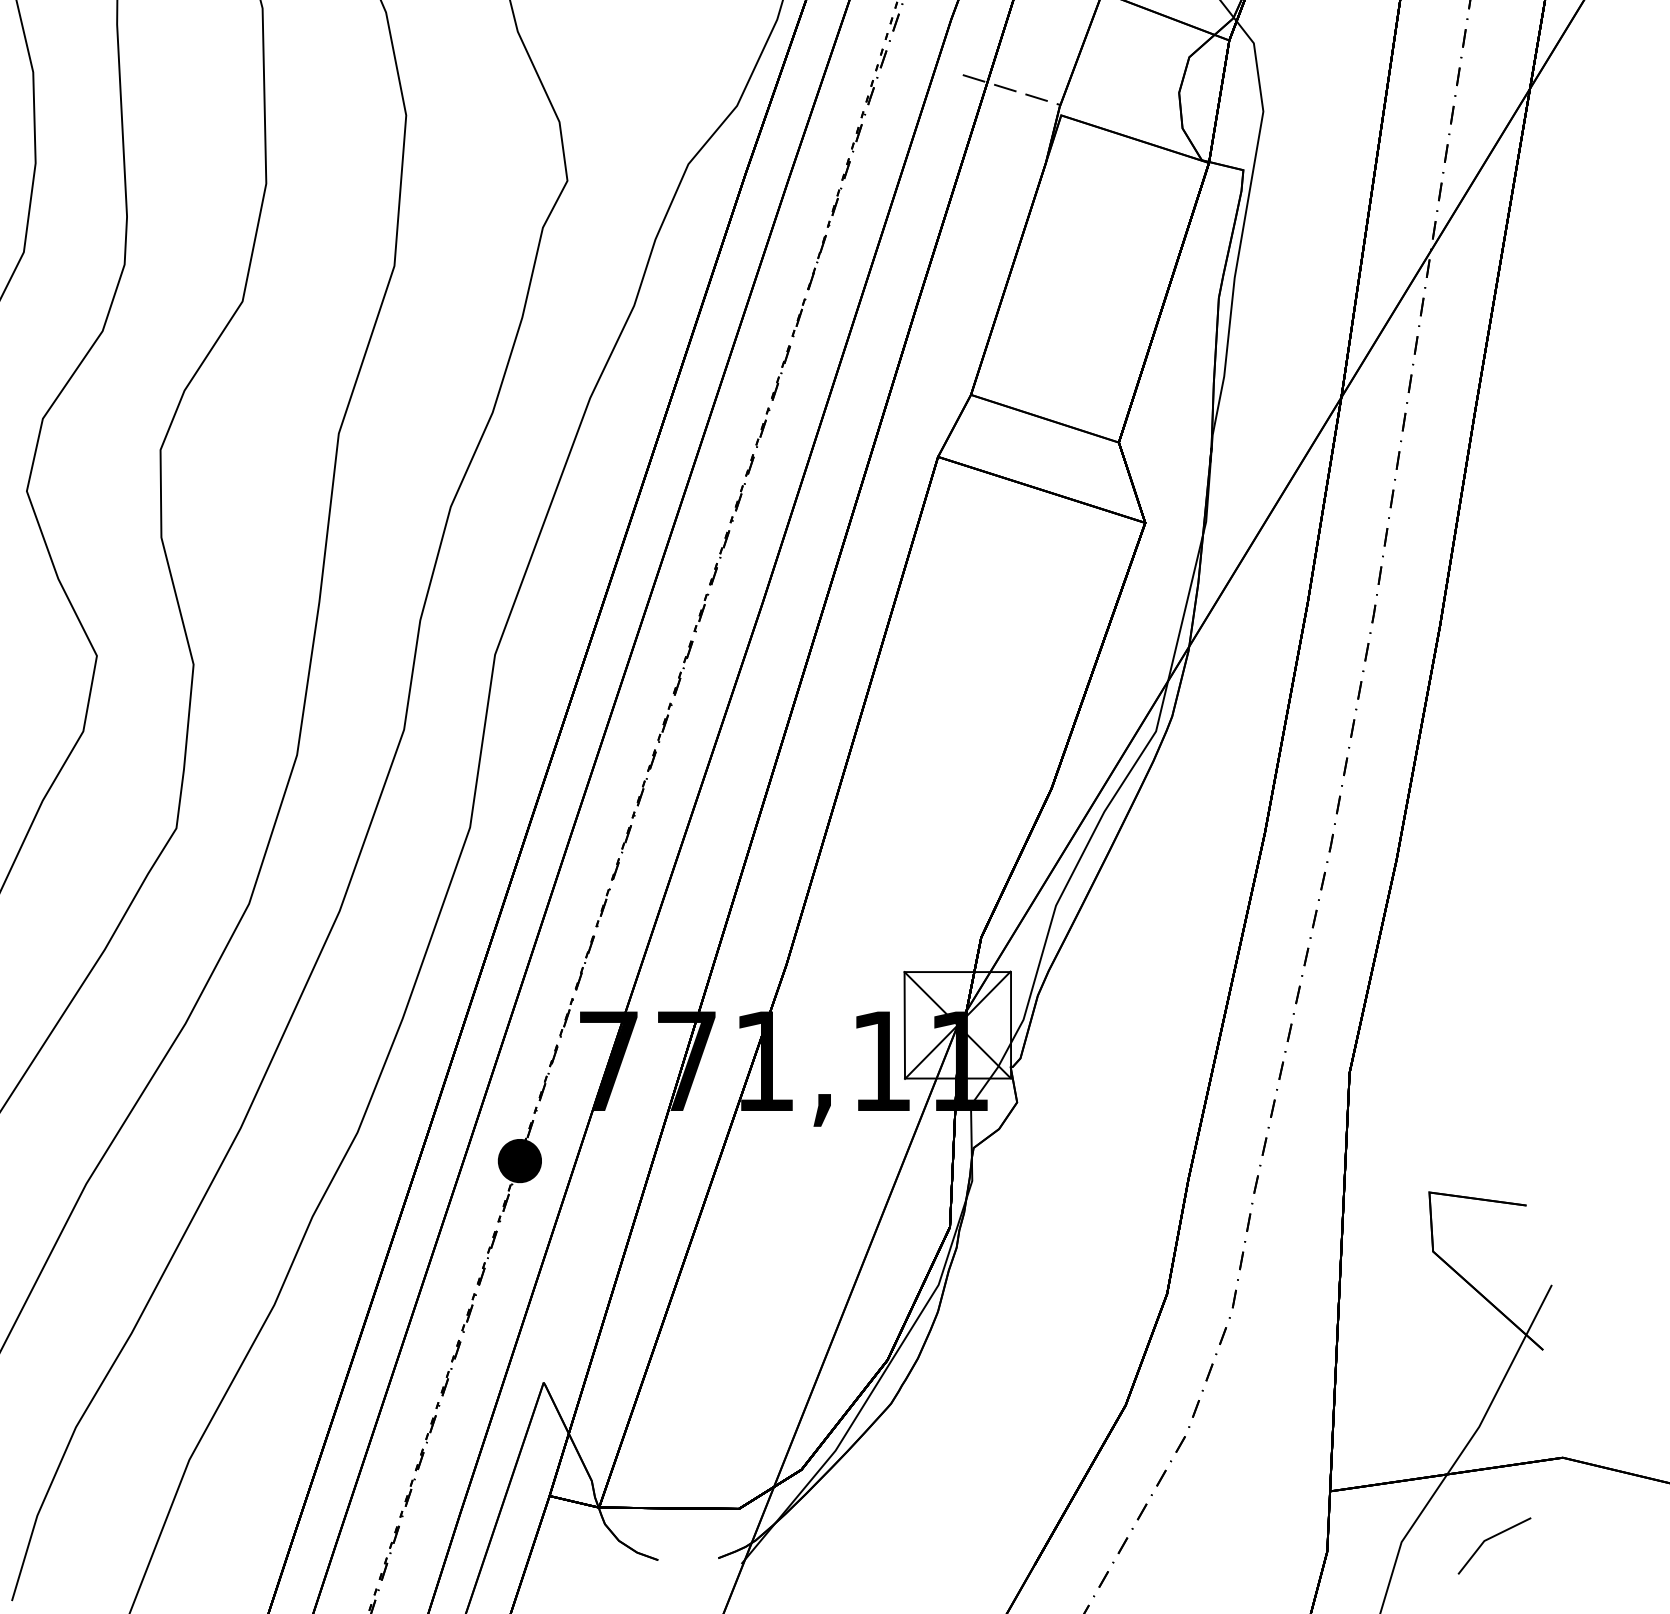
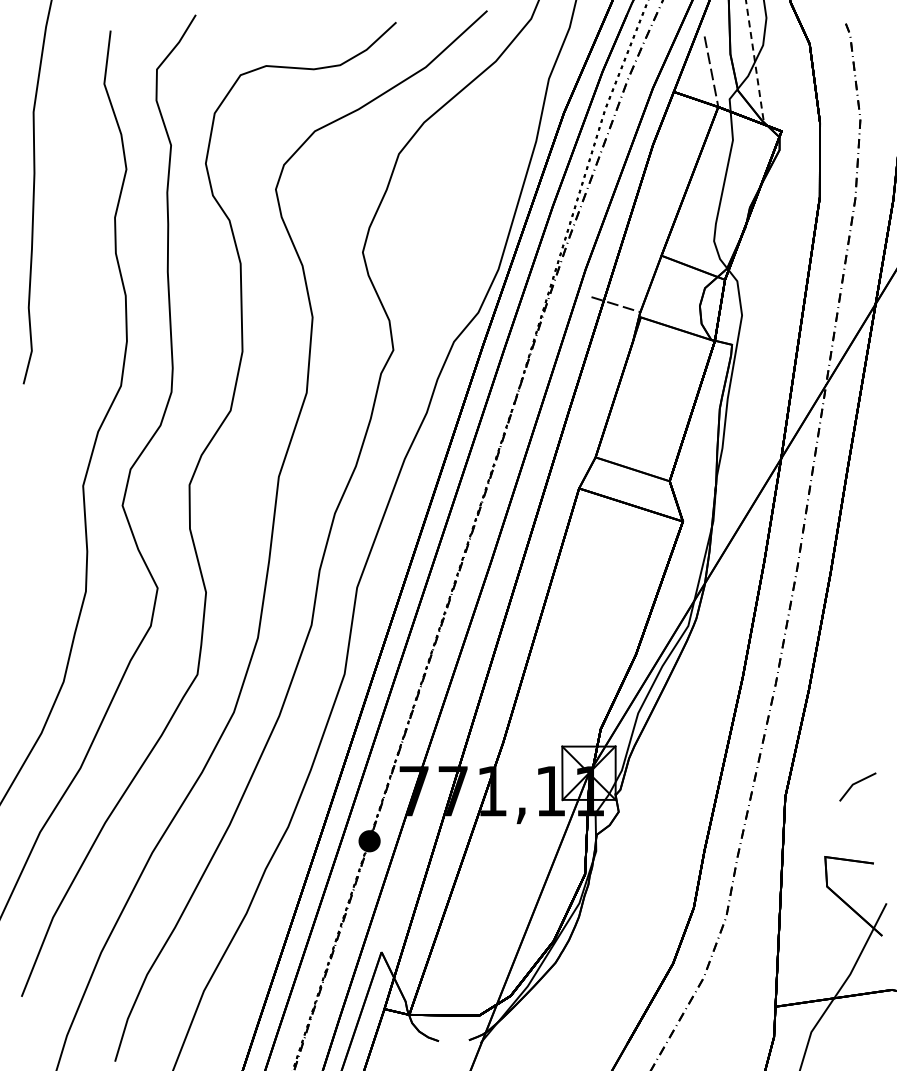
line: (1489, 1540) -> (855, 784), moved

